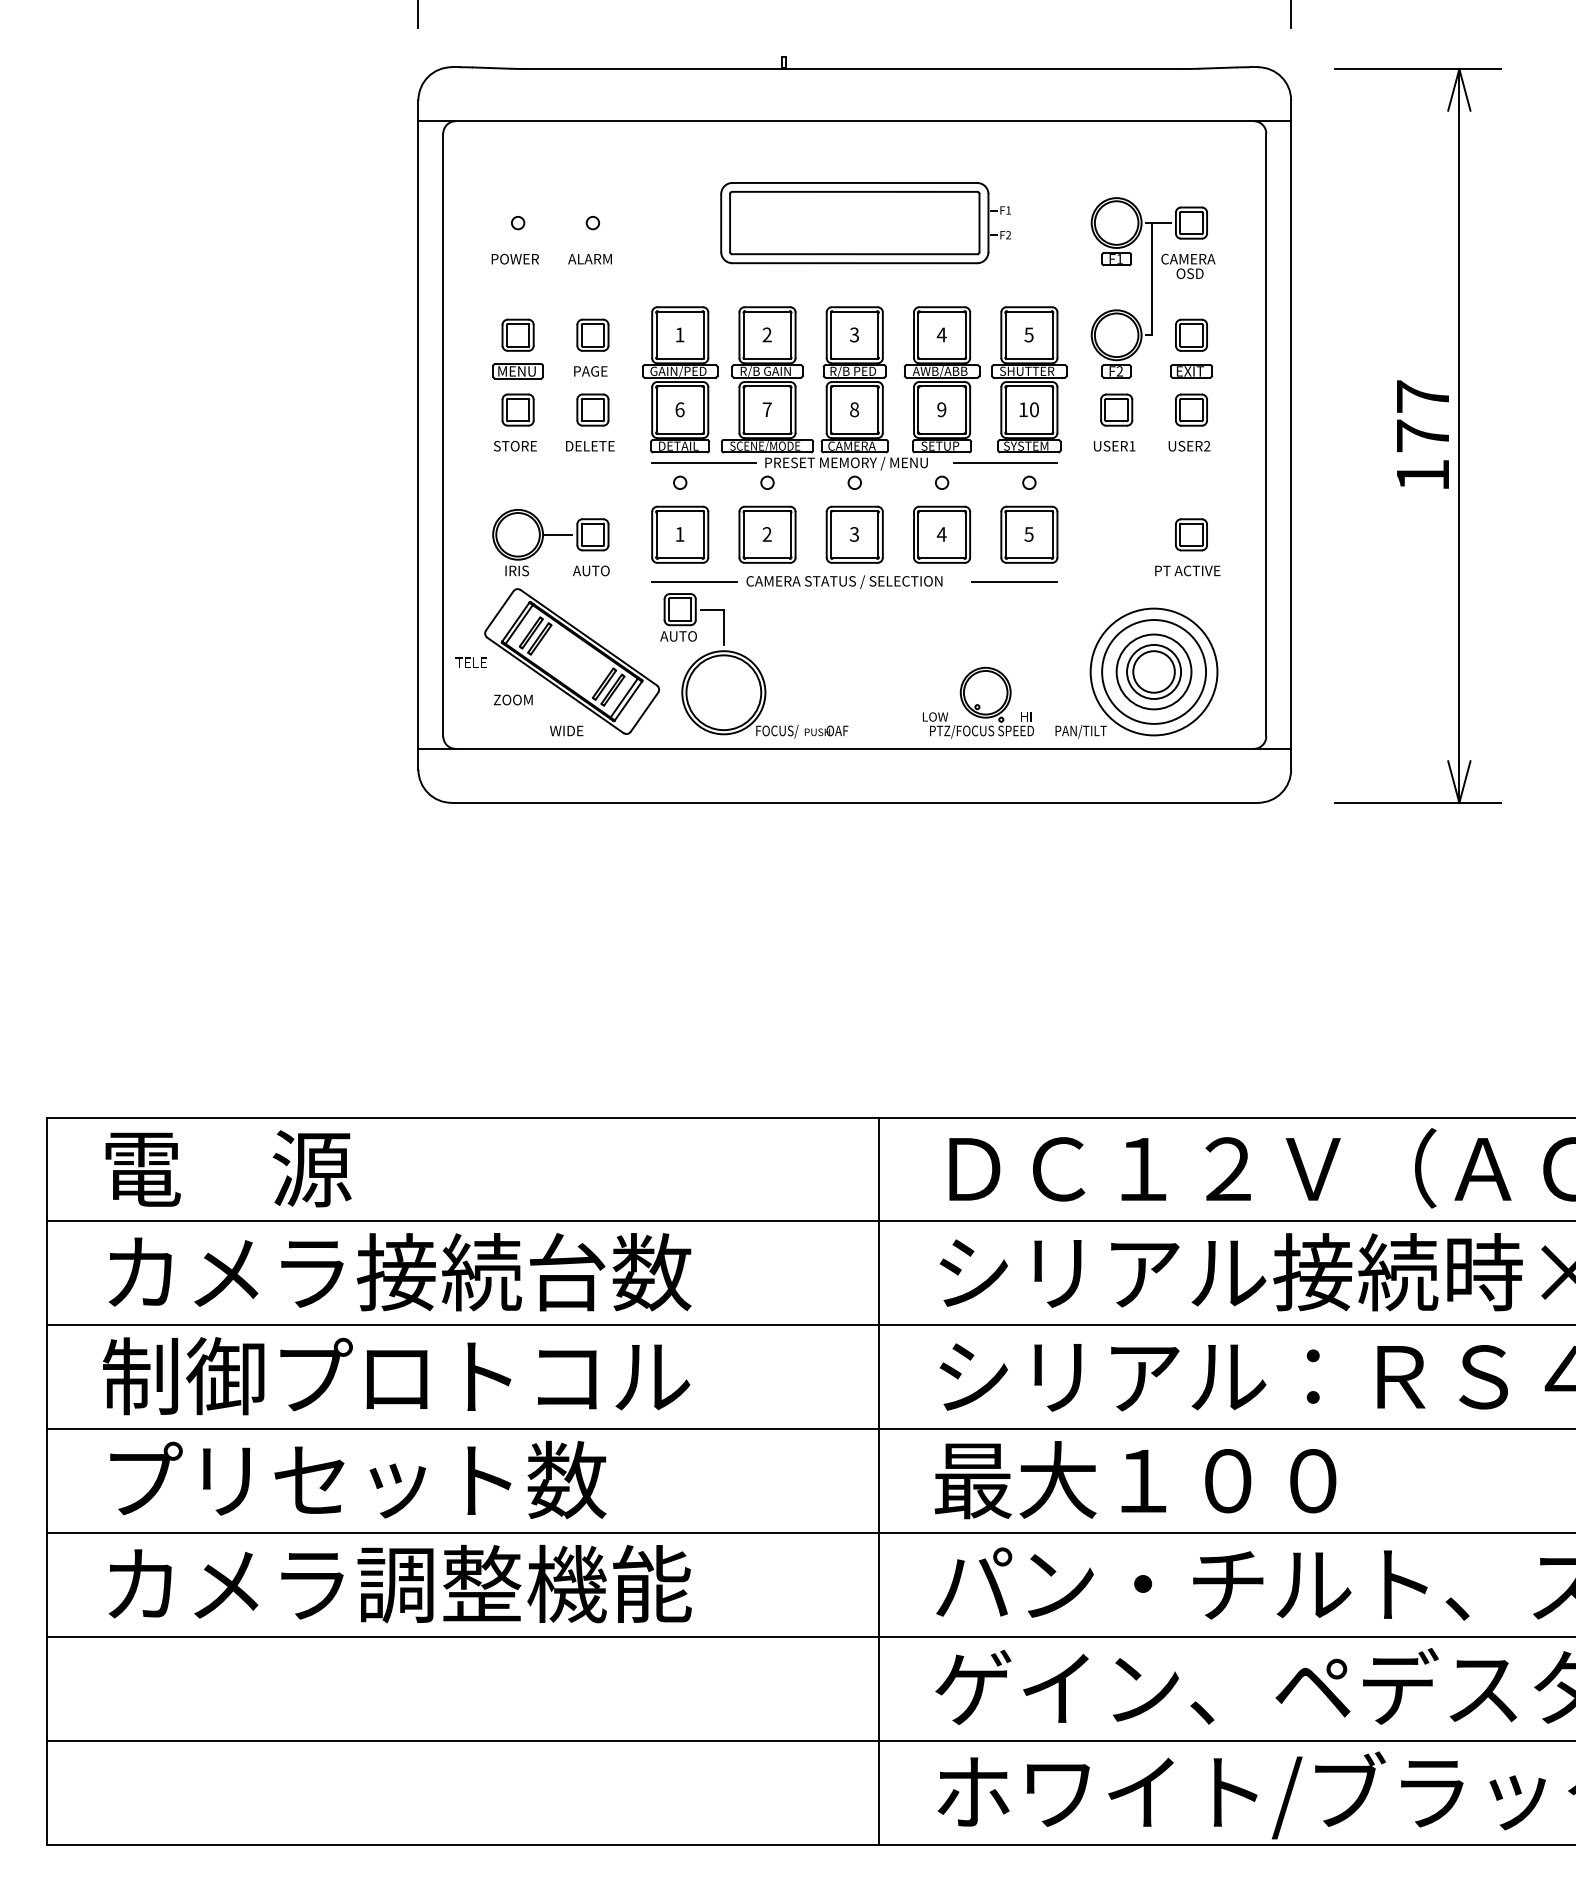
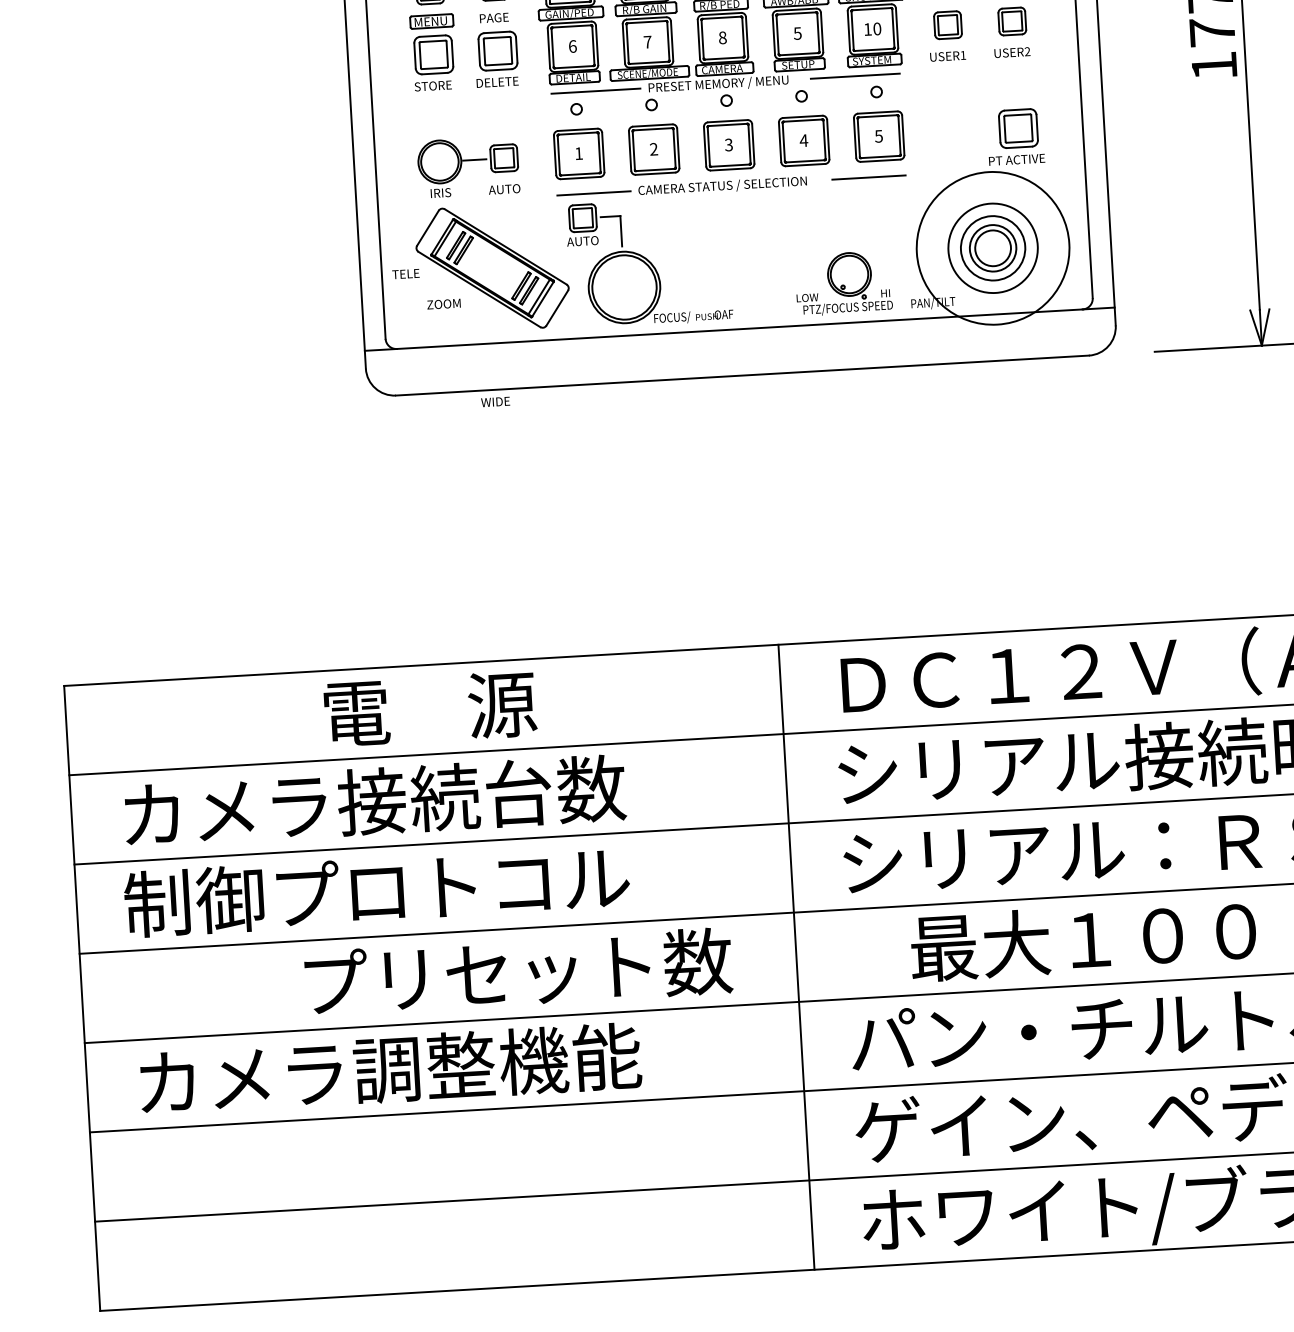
part: (517, 409) -> (433, 54), size x1.4
part: (592, 409) -> (497, 50), size x1.4
text: (941, 409) -> (797, 33), 9 -> 5
part: (1191, 534) -> (1018, 128), size x1.4
circle: (1153, 671) -> (992, 247), size x1.4
text: (566, 730) -> (495, 401), moved
text: (228, 1168) -> (430, 708), moved
text: (358, 1479) -> (518, 971), moved
text: (1135, 1480) -> (1083, 940), moved

